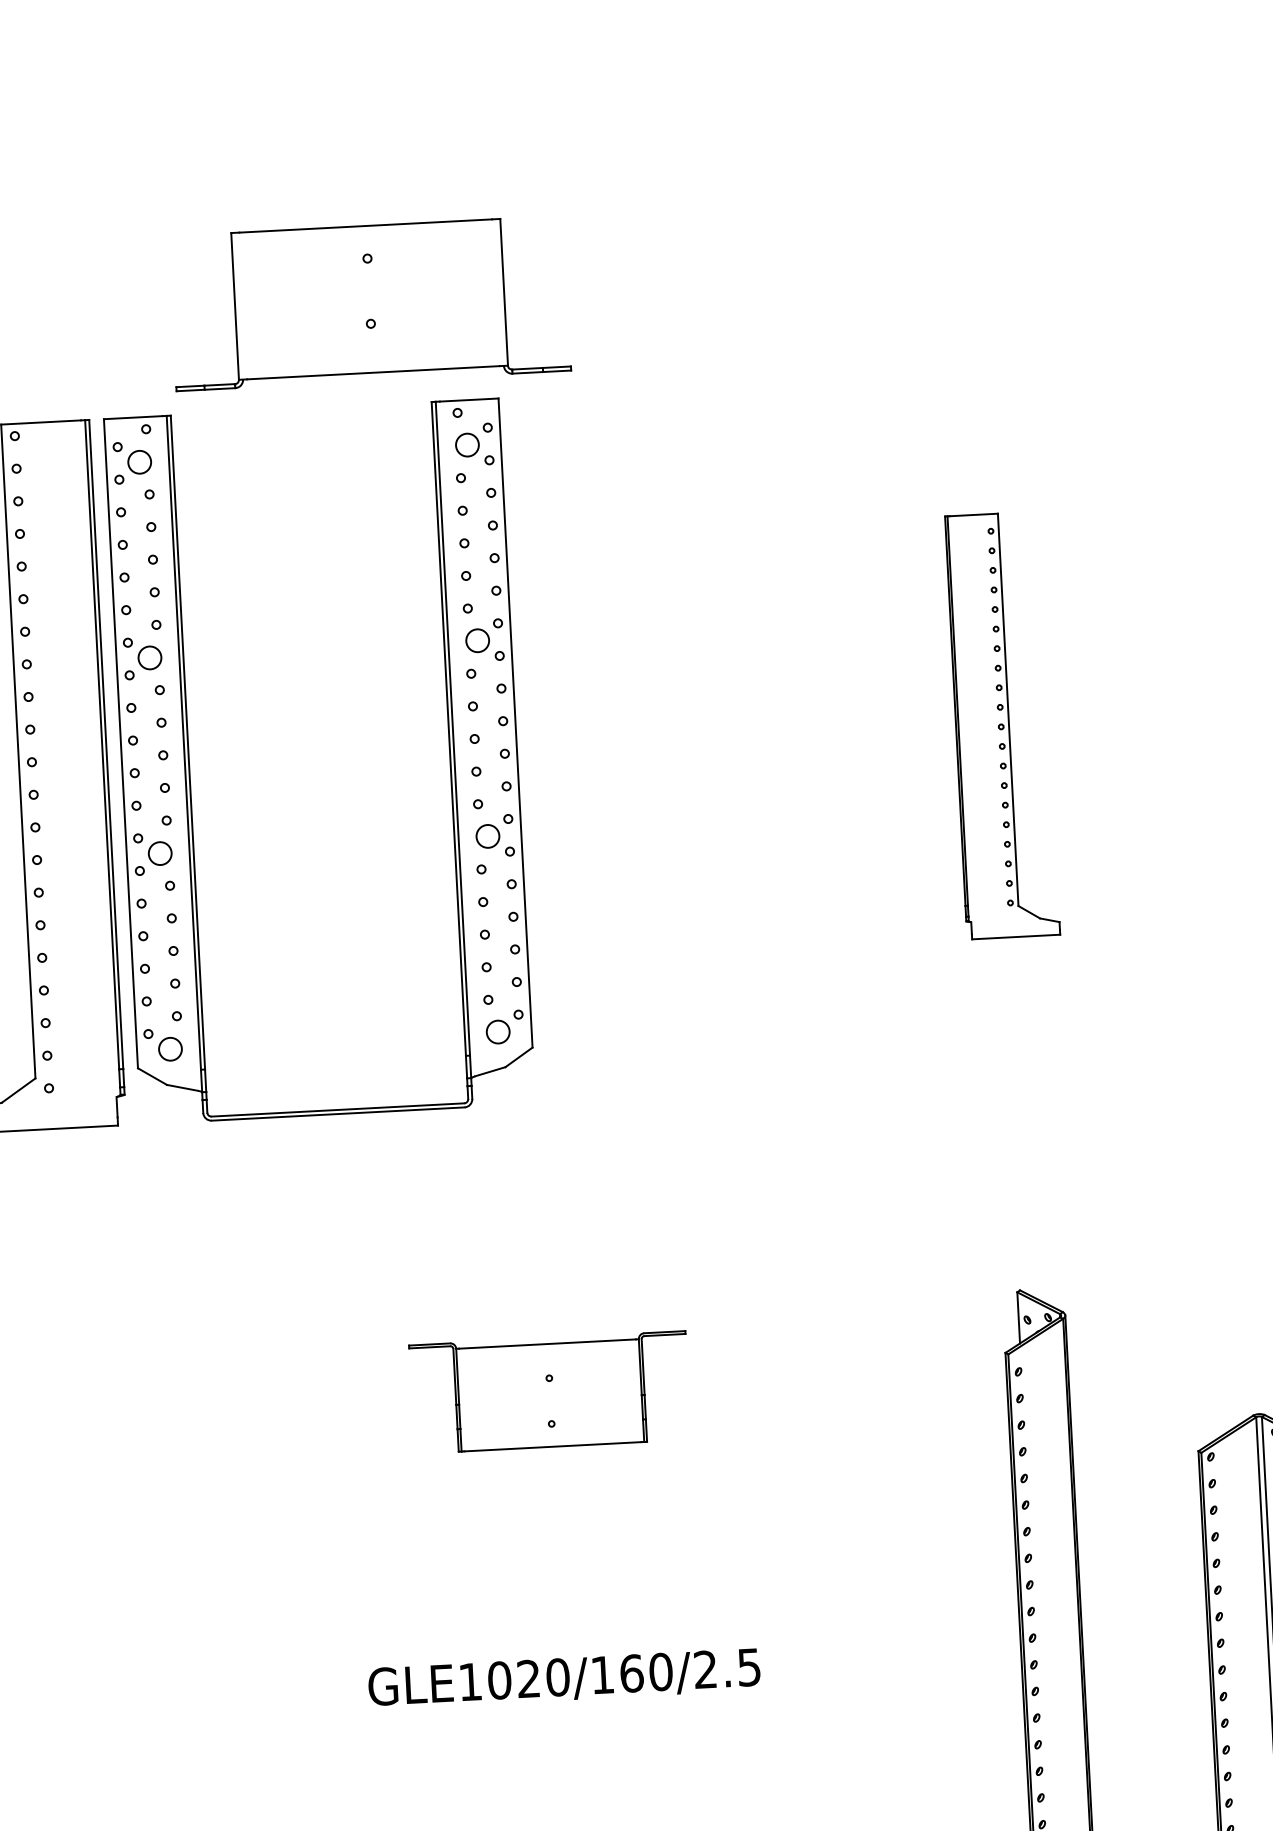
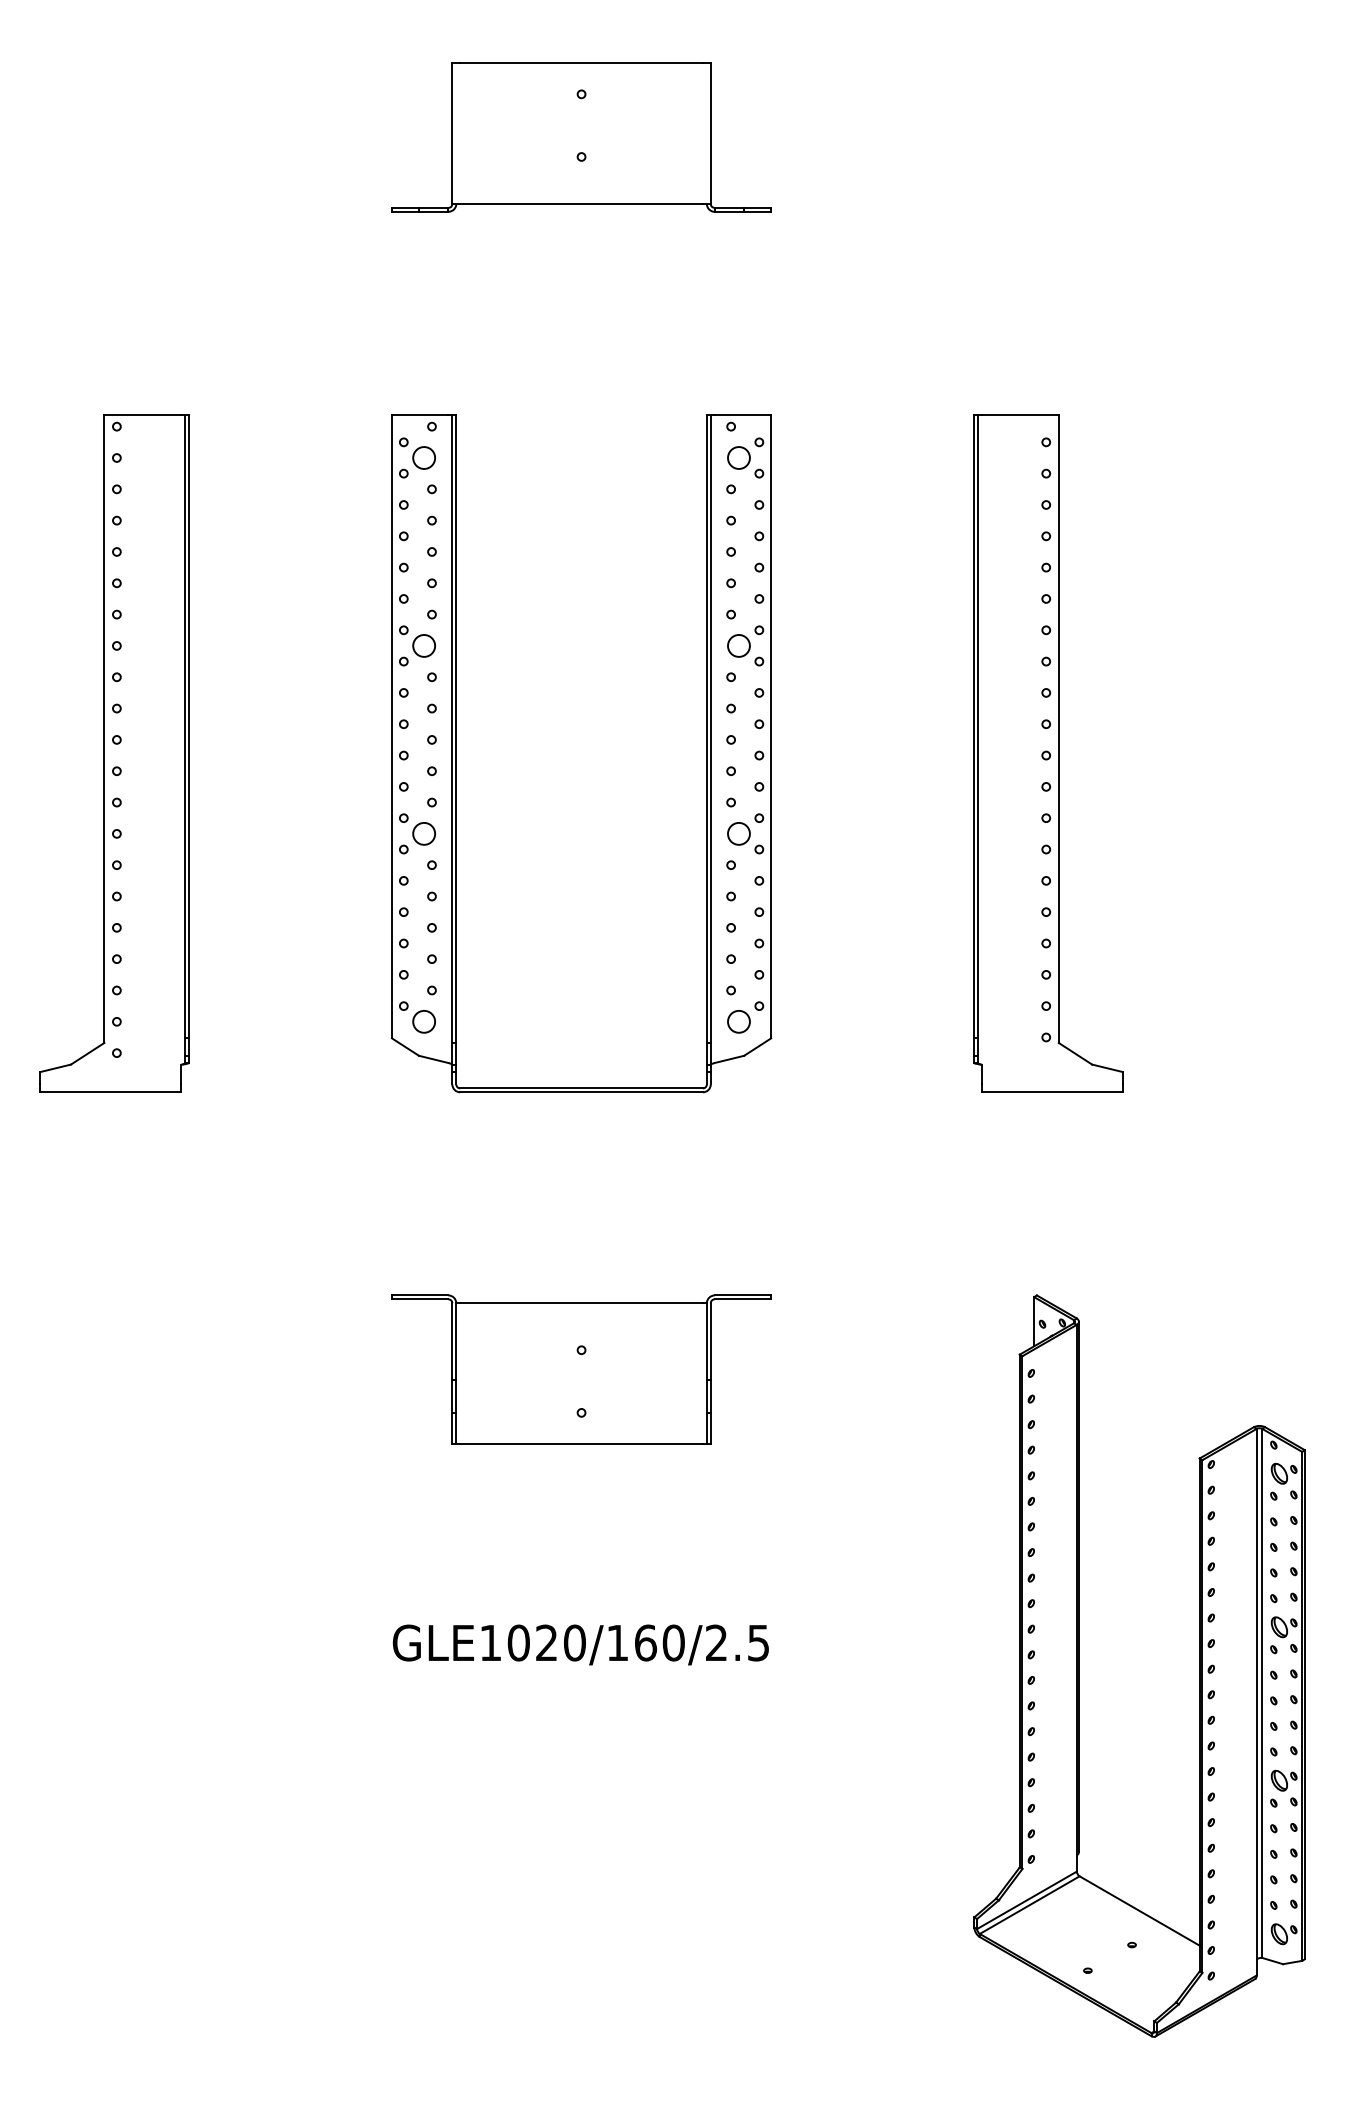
part: (369, 303) -> (581, 137), moved
part: (1002, 725) -> (1048, 753), size x1.67
part: (189, 768) -> (456, 753), moved
part: (550, 1392) -> (581, 1369), size x1.43

